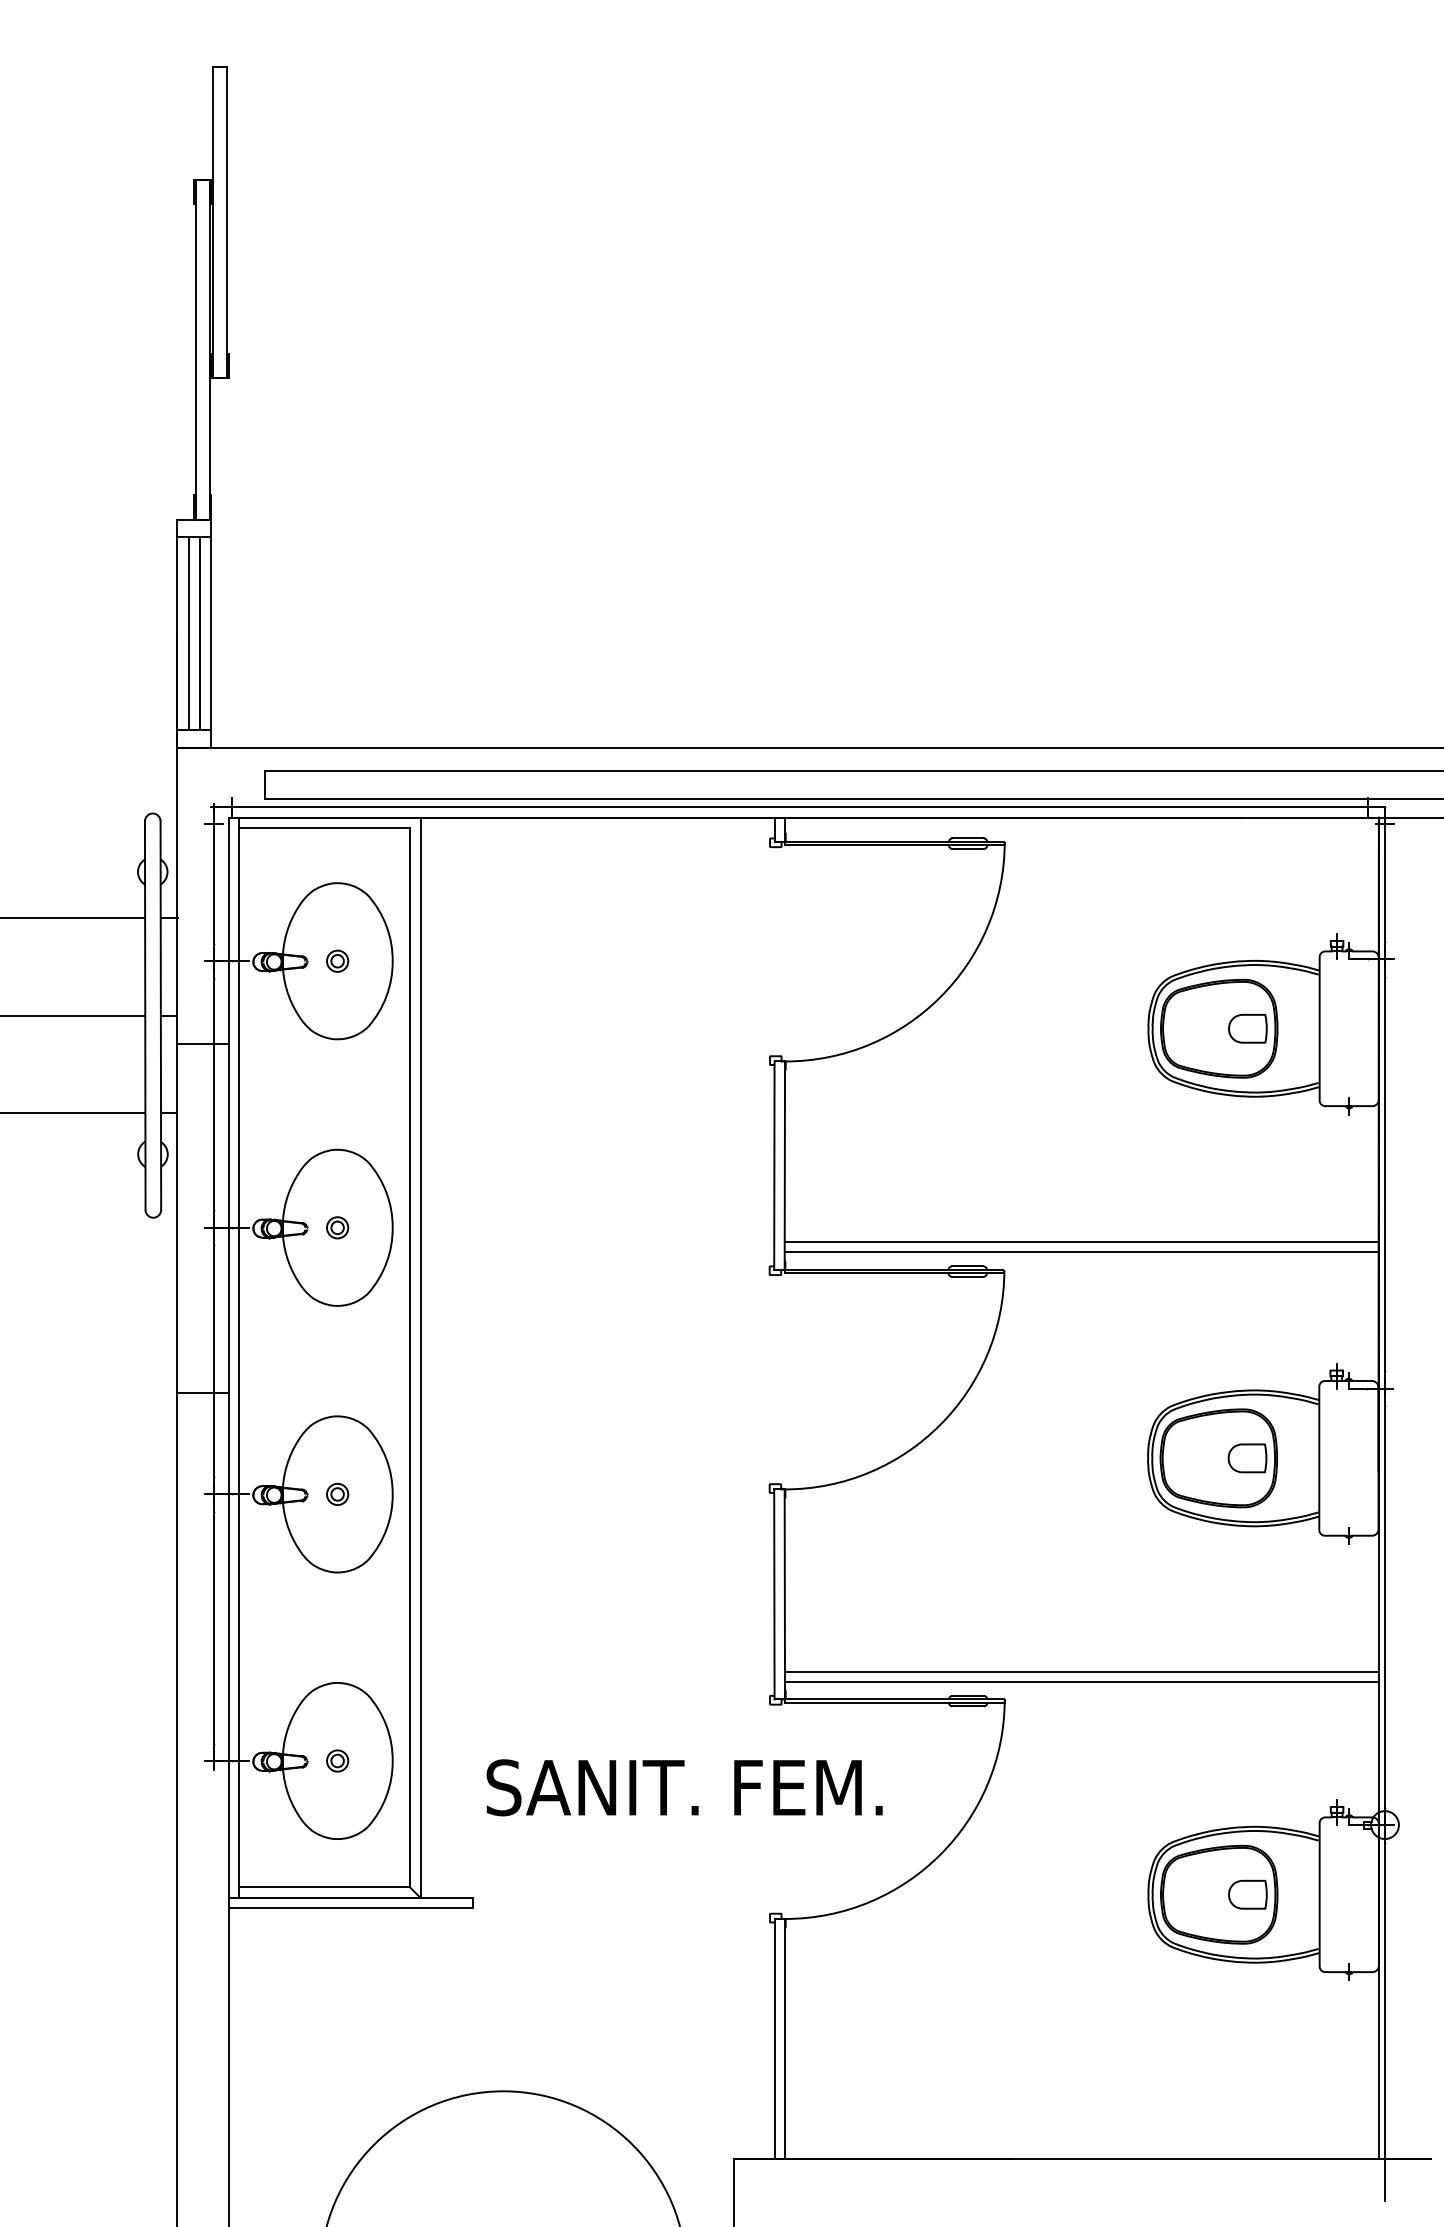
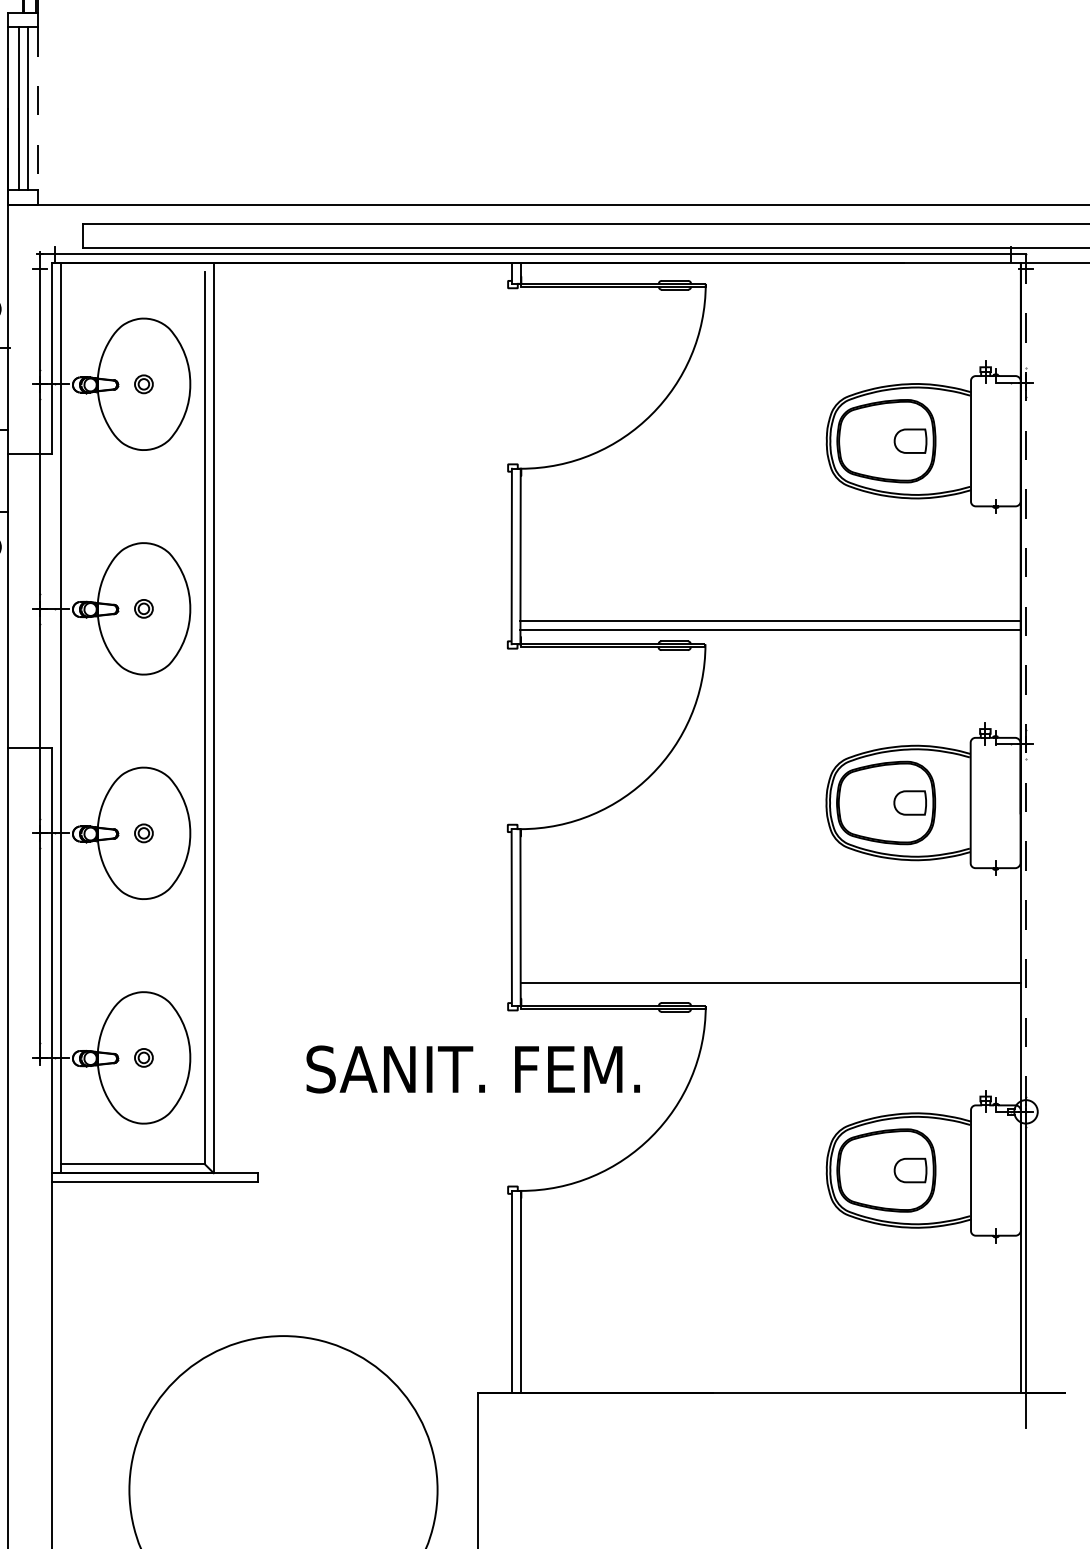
line: (211, 633) -> (37, 108), solid -> dashed
line: (324, 827) -> (132, 271), removed
line: (228, 1218) -> (52, 600), removed
line: (1385, 1316) -> (1026, 683), solid -> dashed
line: (1081, 1681) -> (770, 990), removed
text: (684, 1787) -> (473, 1069), moved

